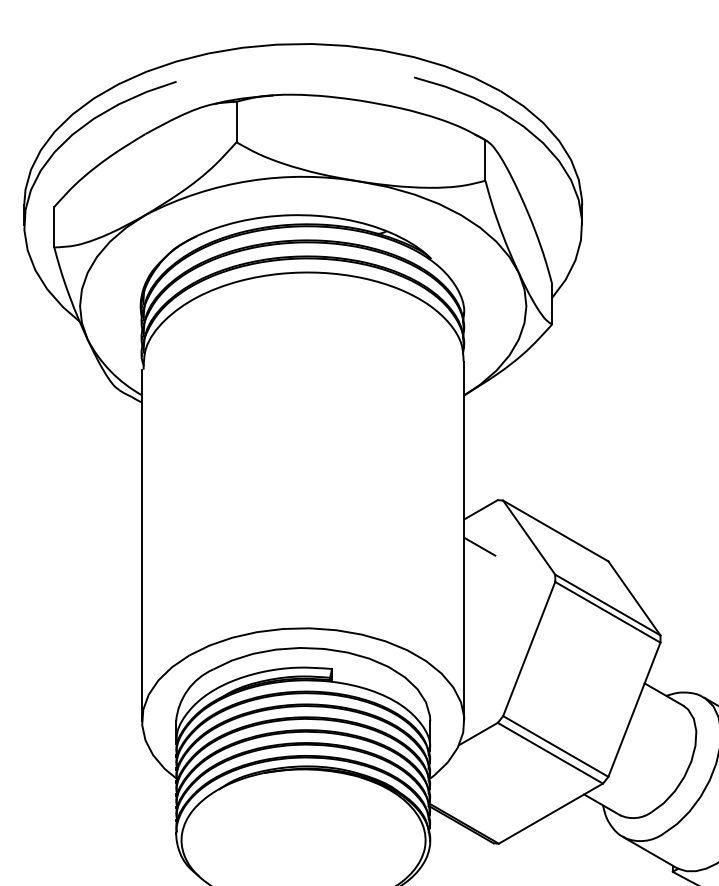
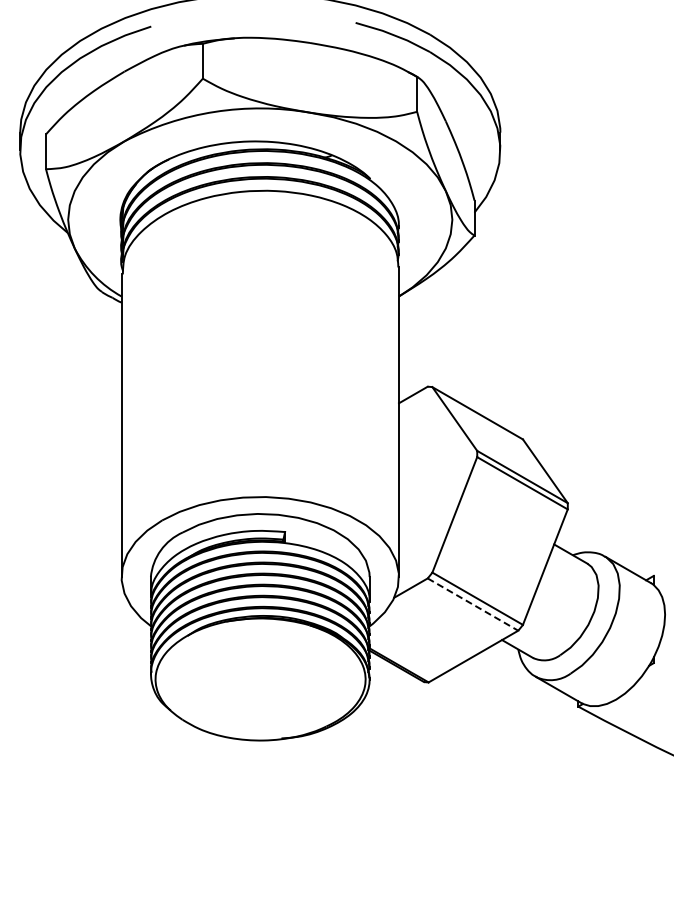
line: (480, 546) -> (412, 426), removed
line: (550, 753) -> (473, 604), solid -> dashed

